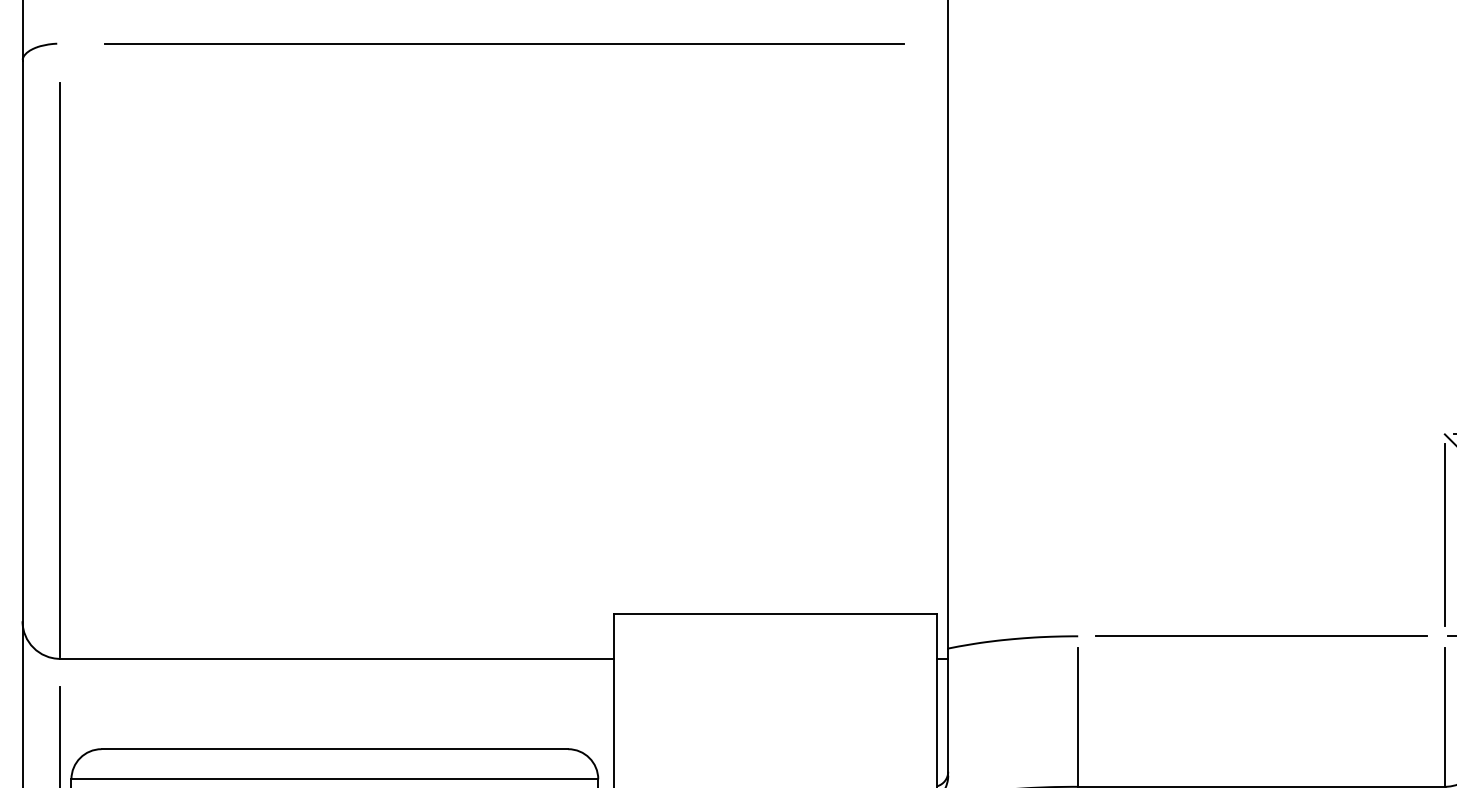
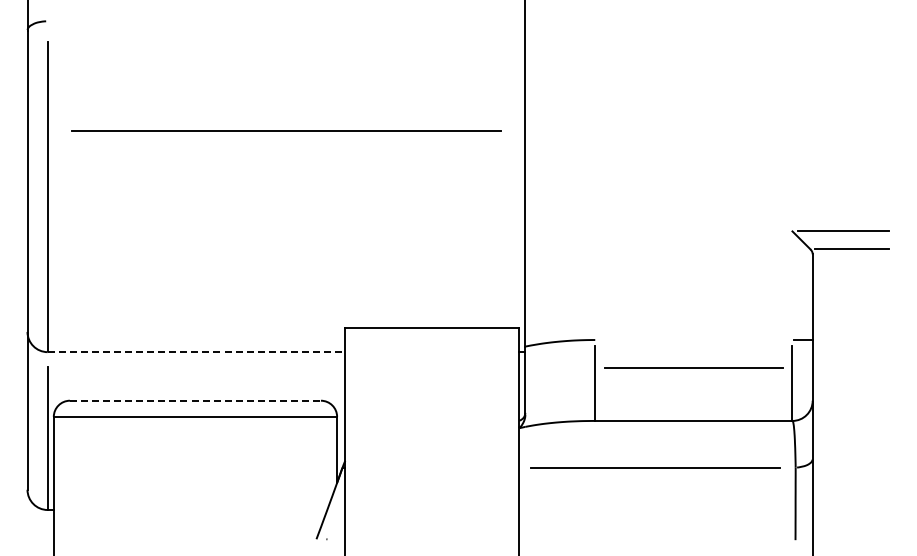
line: (504, 42) -> (286, 130), moved
line: (1444, 534) -> (792, 285), removed
line: (1260, 635) -> (693, 367), moved
line: (336, 659) -> (196, 352), solid -> dashed
line: (334, 748) -> (195, 400), solid -> dashed

